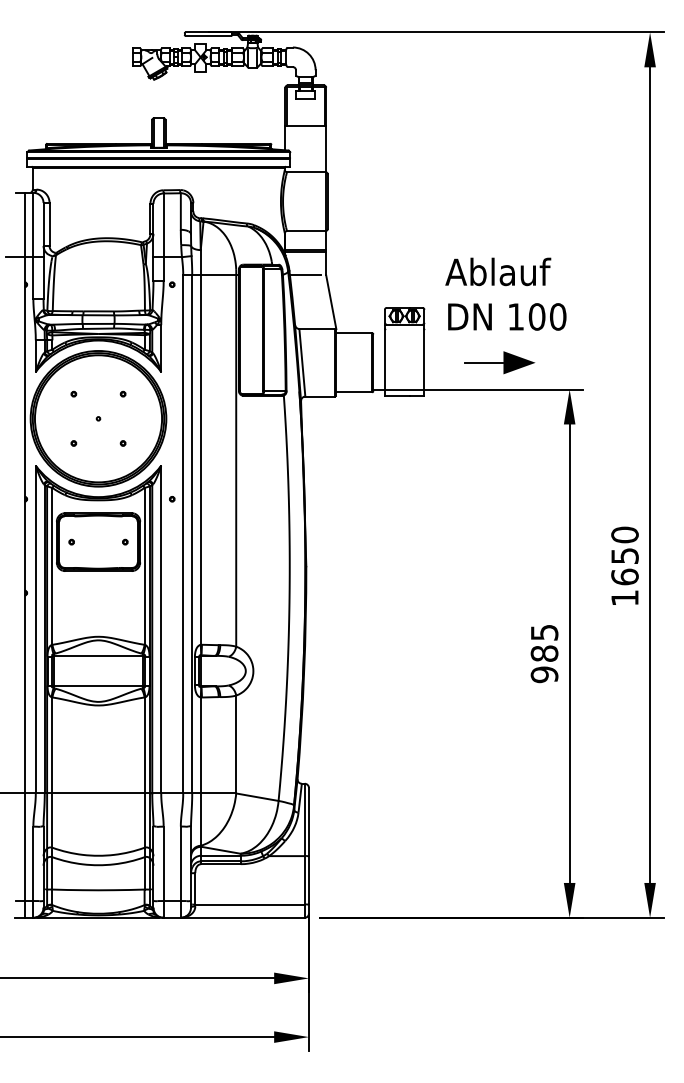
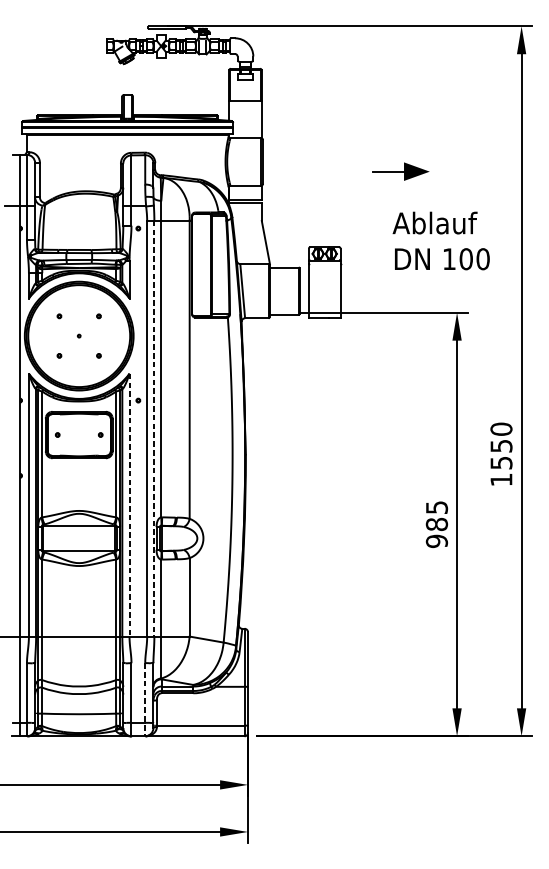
line: (305, 275) -> (245, 221), removed
text: (505, 293) -> (440, 240), moved
part: (499, 362) -> (400, 171), moved
line: (192, 534) -> (154, 428), solid -> dashed
text: (624, 576) -> (501, 462), 1650 -> 1550
line: (161, 629) -> (129, 505), solid -> dashed
line: (180, 872) -> (144, 699), solid -> dashed

